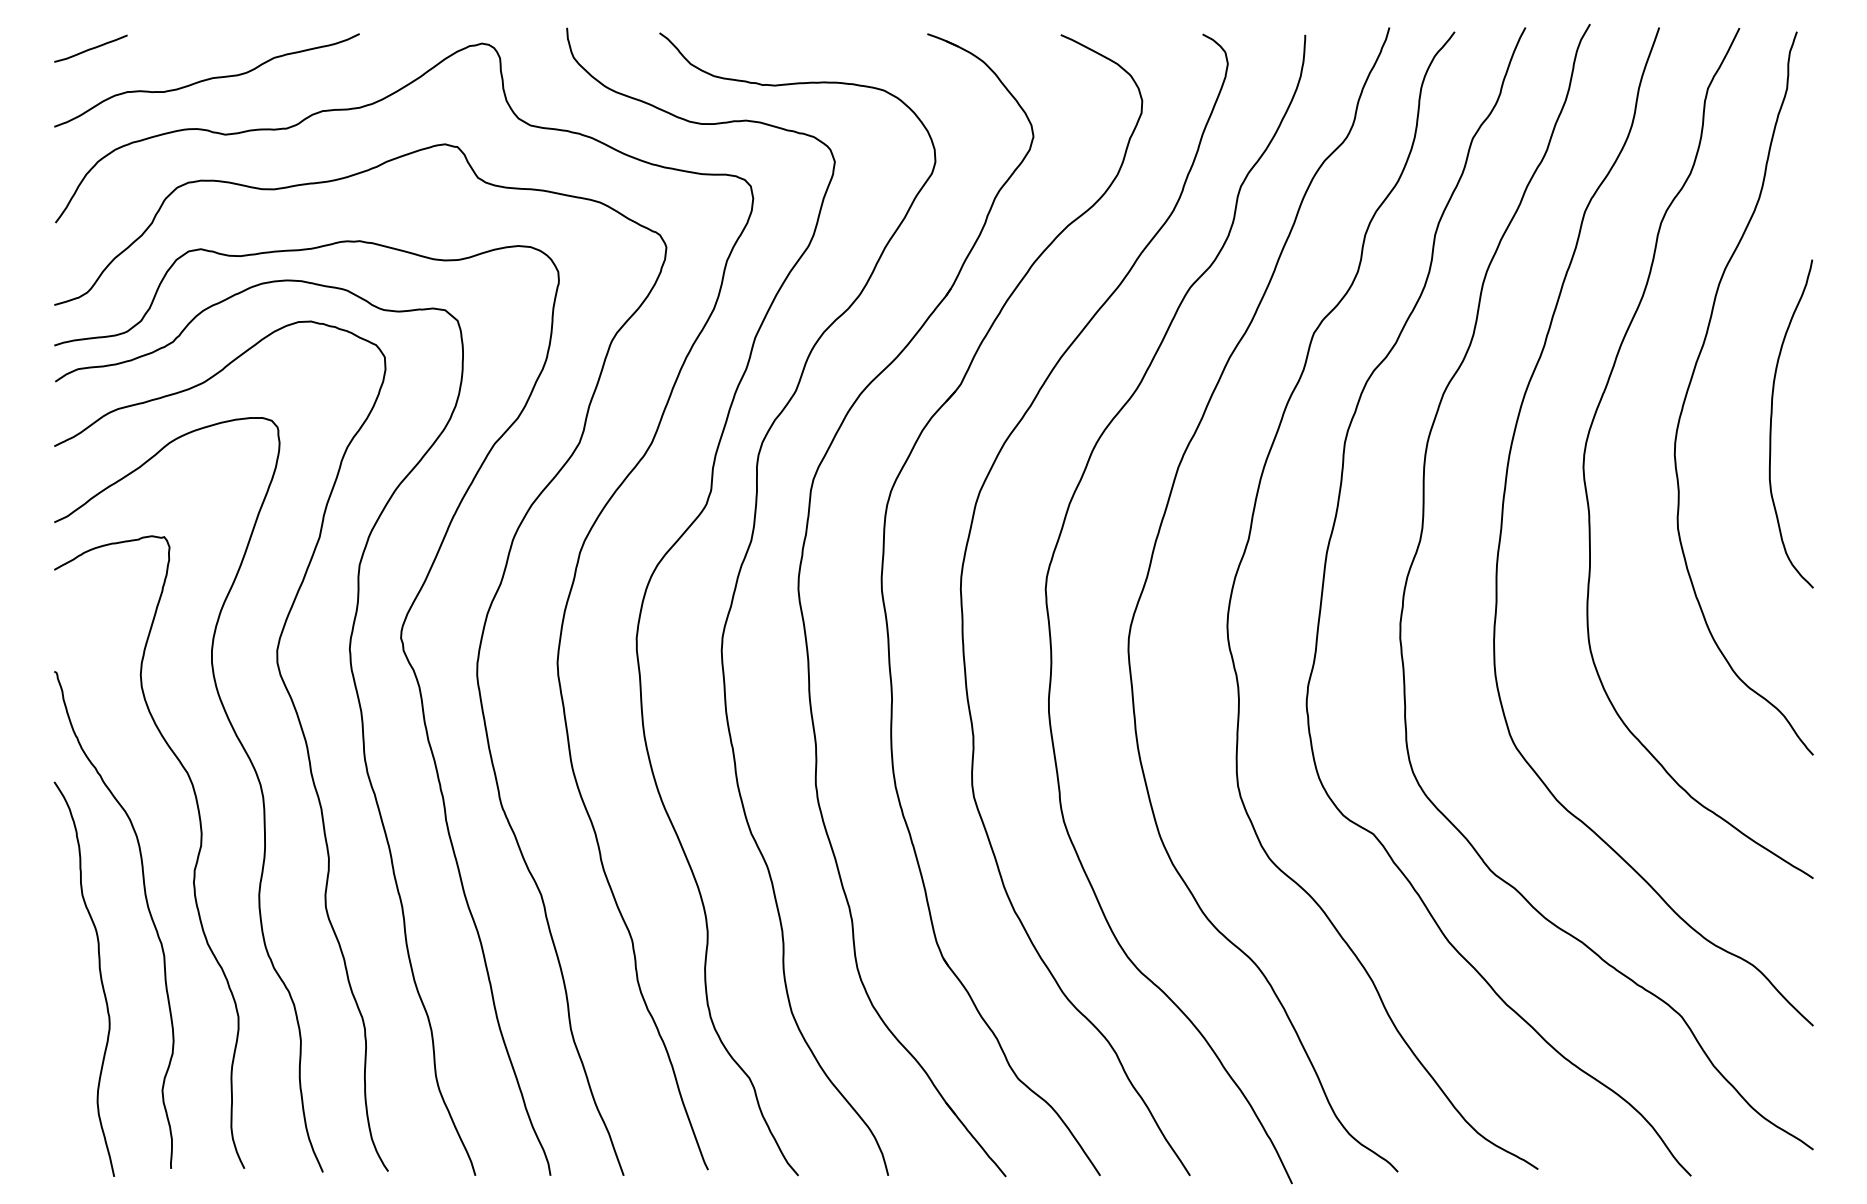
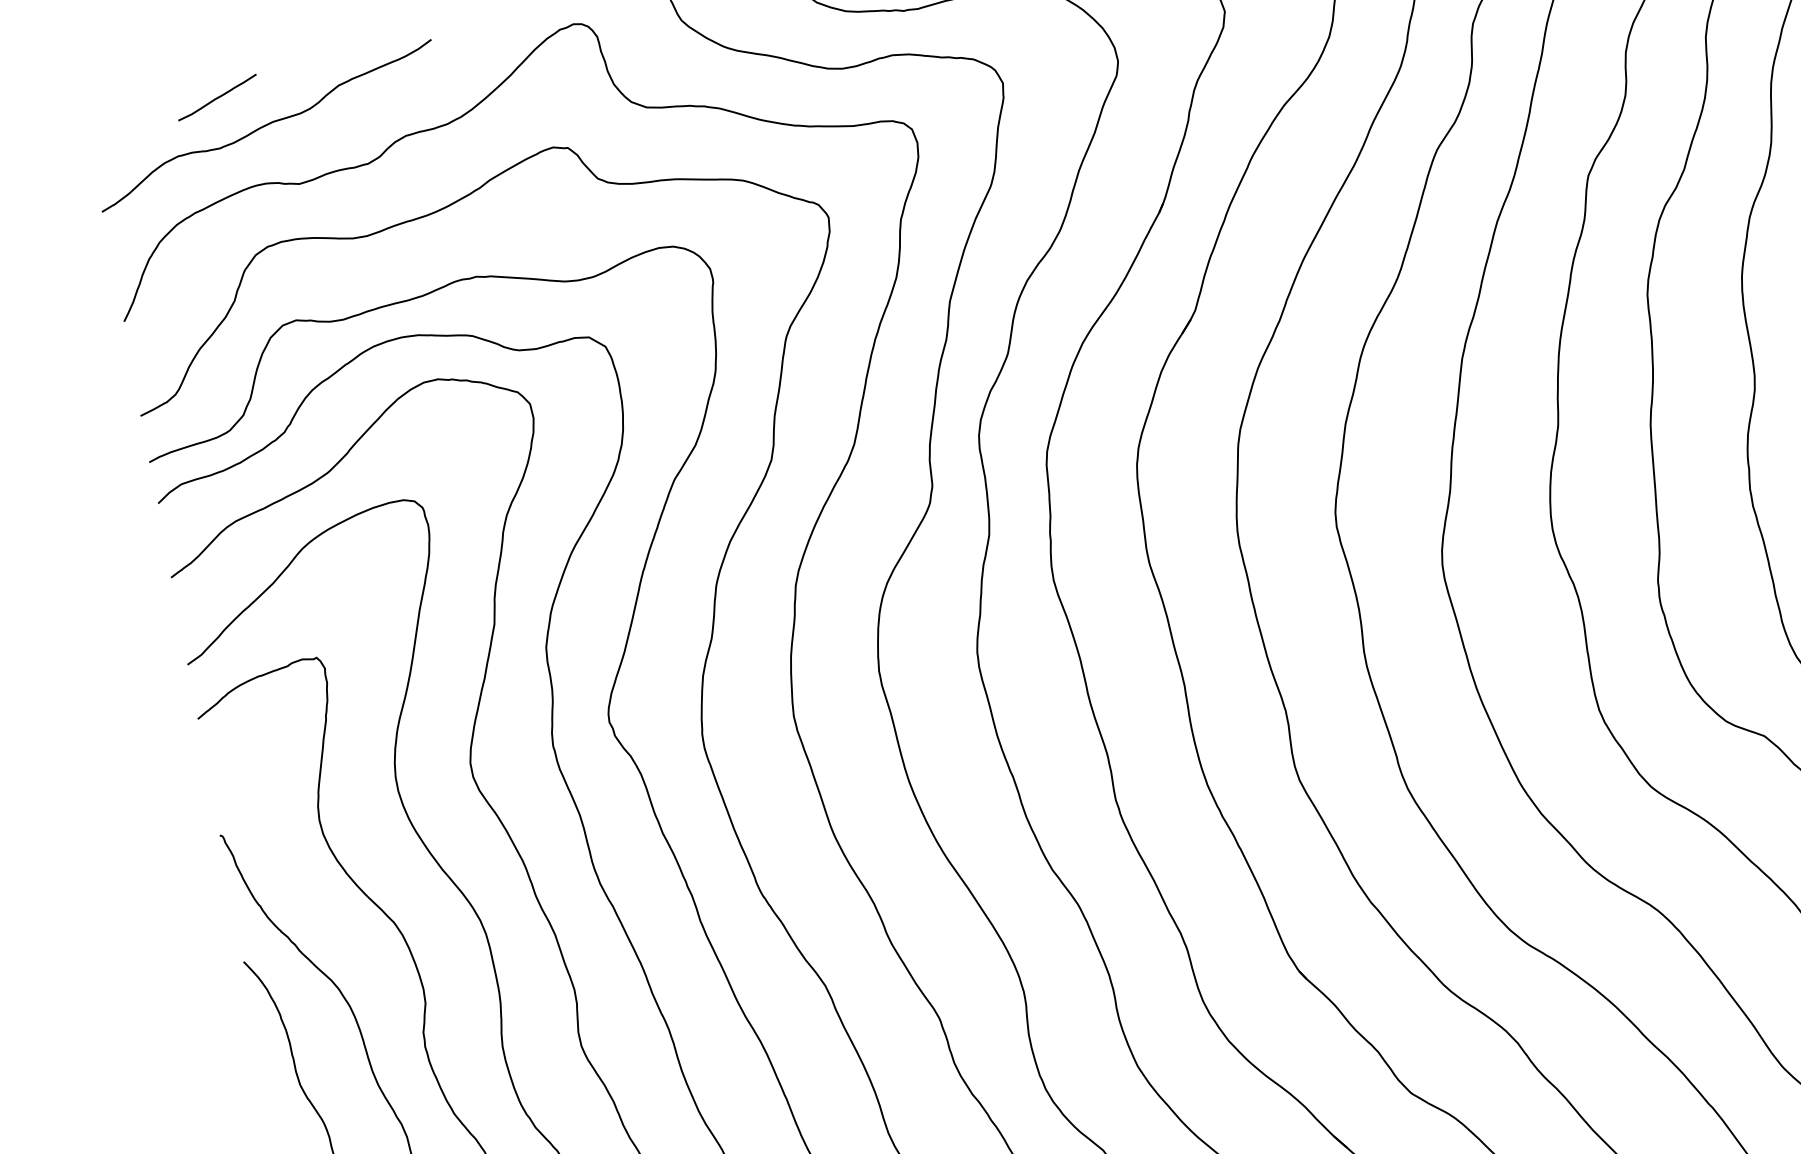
curve: (90, 48) -> (216, 97), moved

